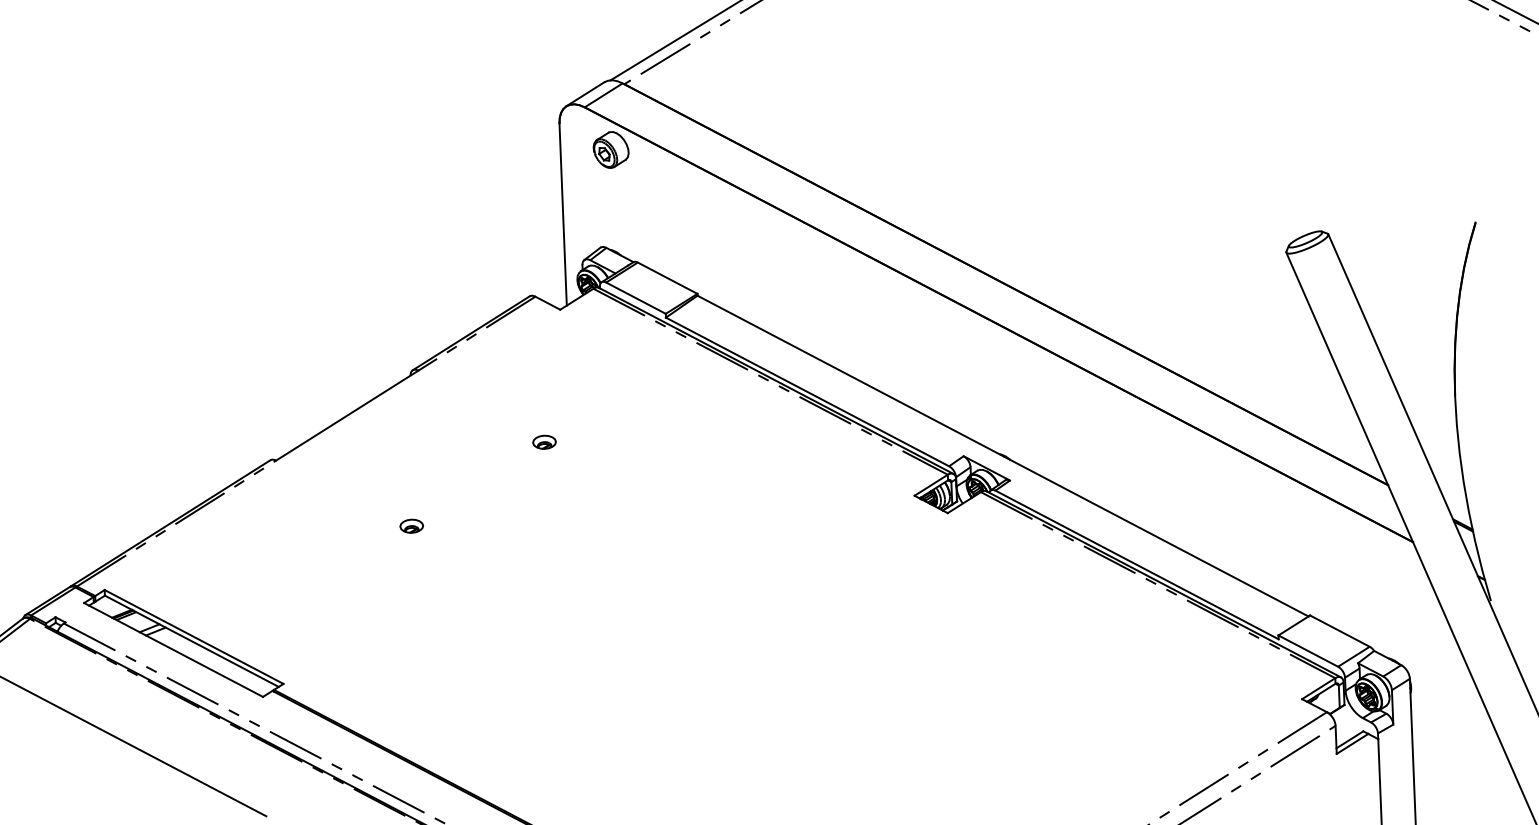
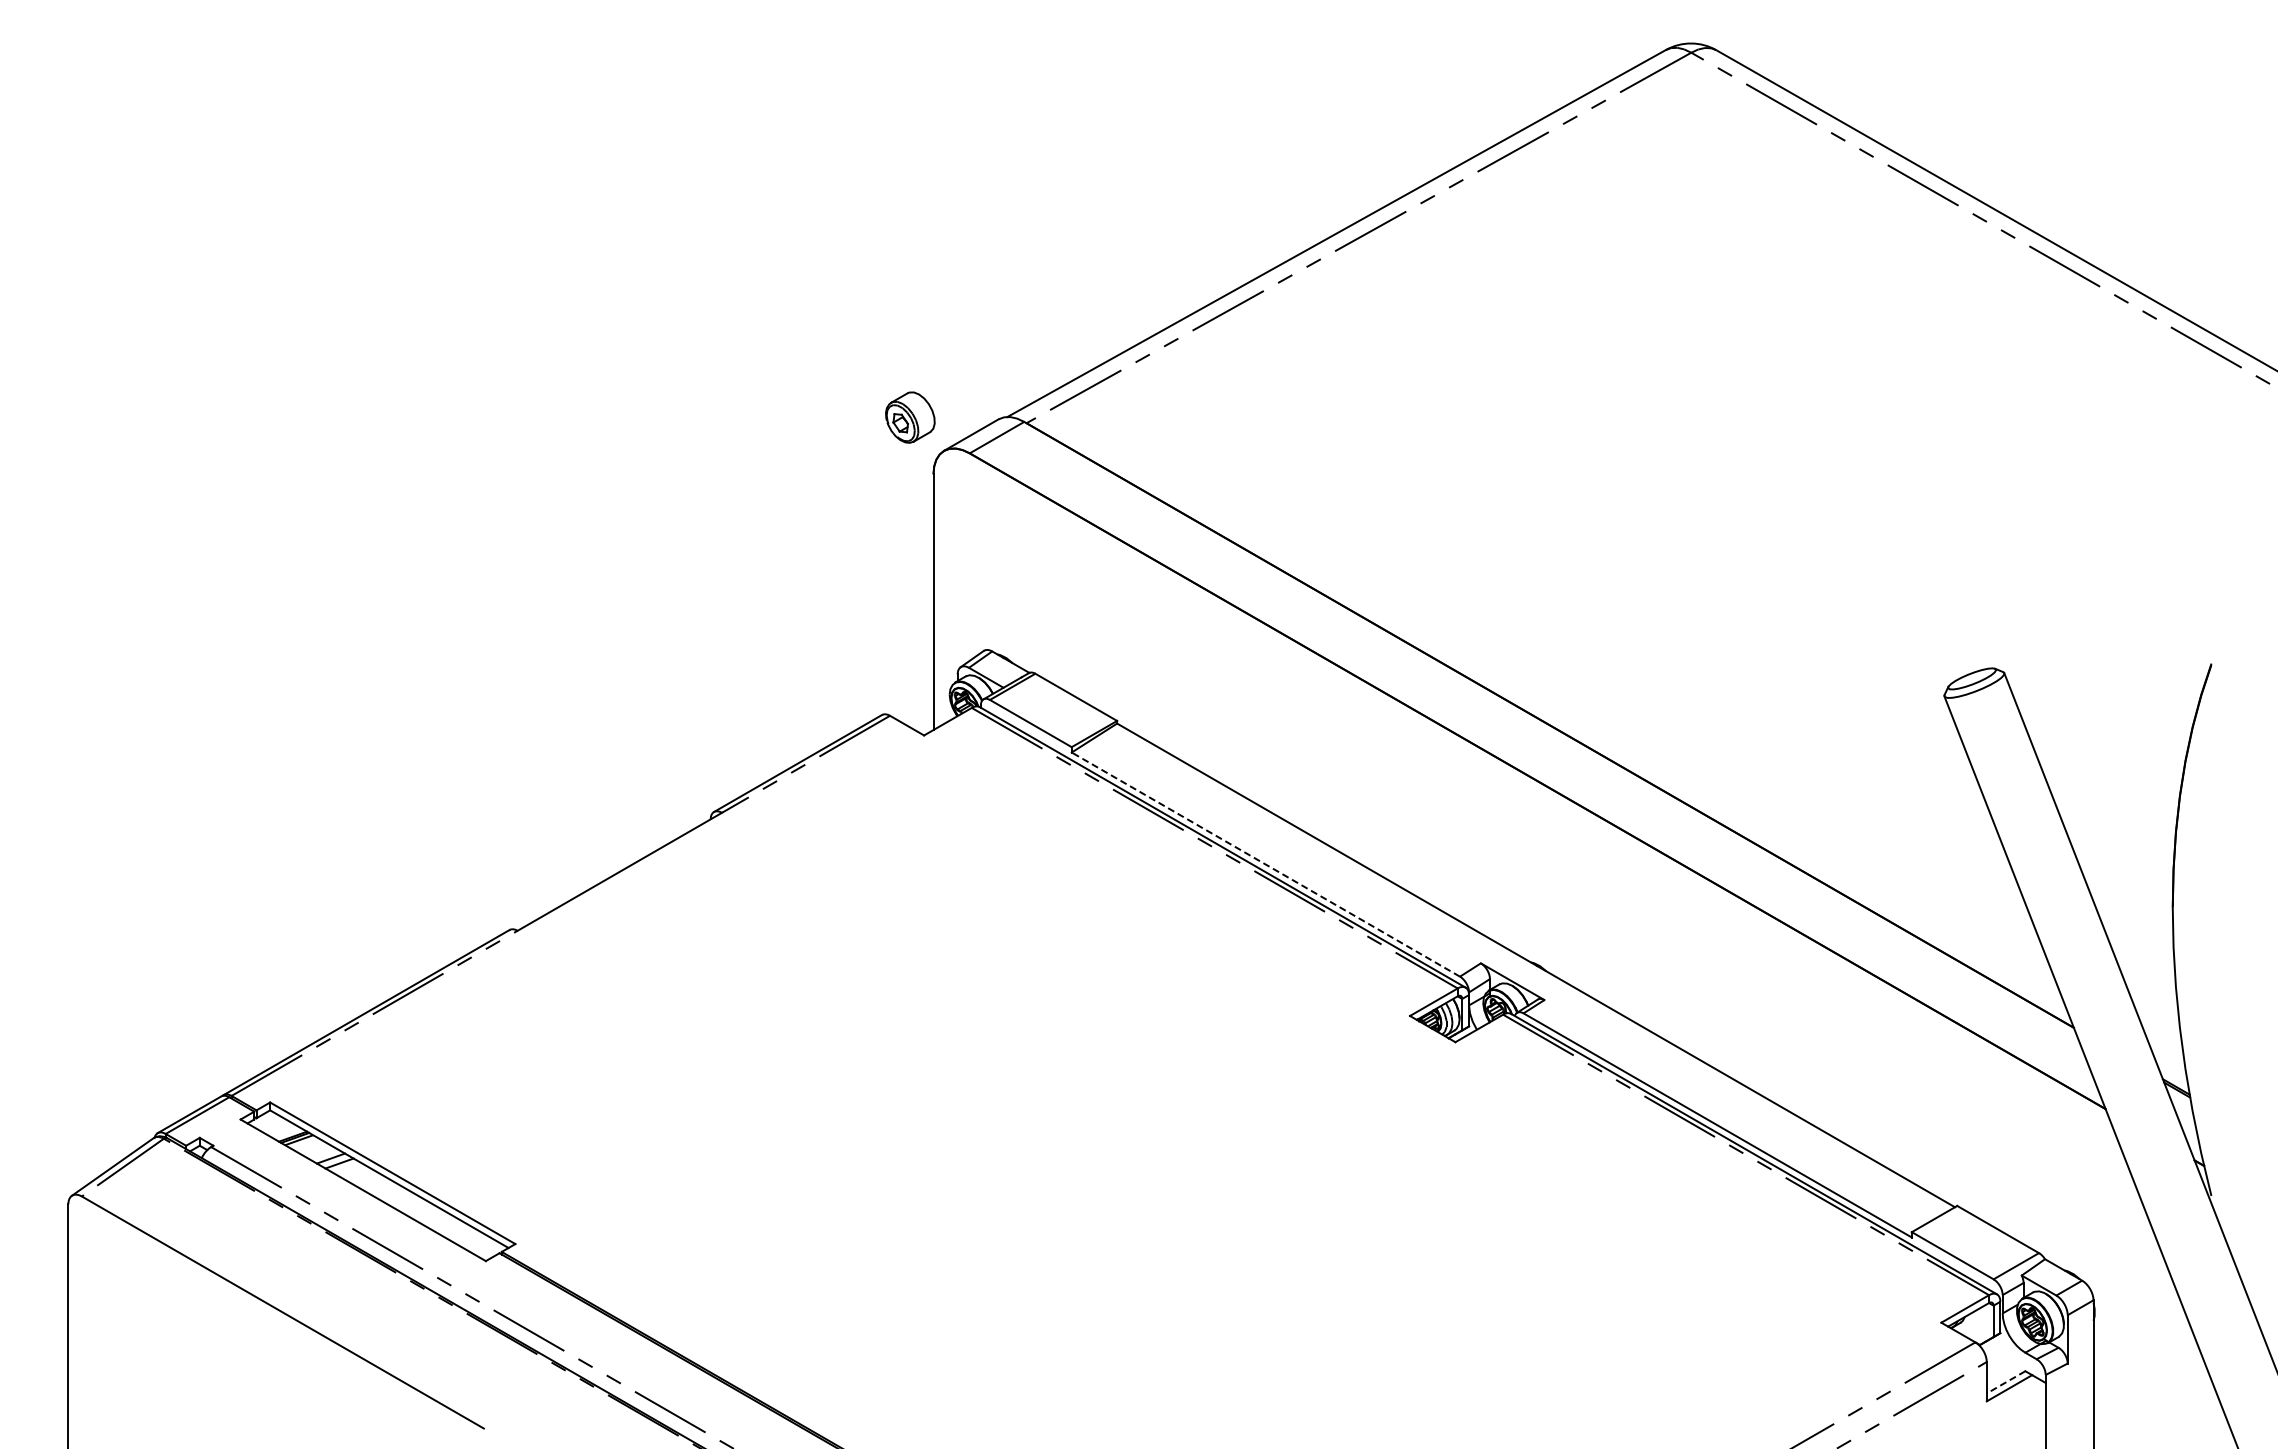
part: (611, 149) -> (910, 417), moved
line: (807, 391) -> (1265, 864), solid -> dashed
part: (544, 442) -> (894, 920), removed
part: (411, 526) -> (703, 1030), removed
line: (1349, 739) -> (2005, 1382), solid -> dashed

